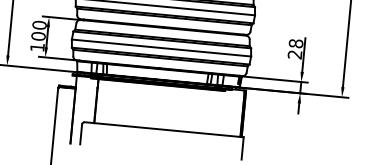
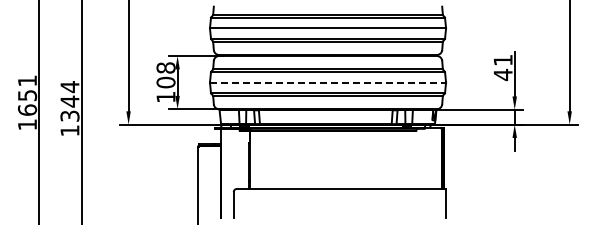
text: (39, 24) -> (166, 67), 100 -> 108
line: (161, 47) -> (328, 82), solid -> dashed
text: (295, 49) -> (502, 67), 28 -> 41

